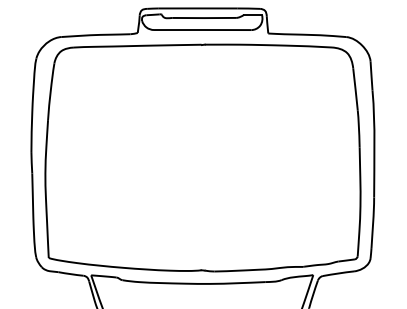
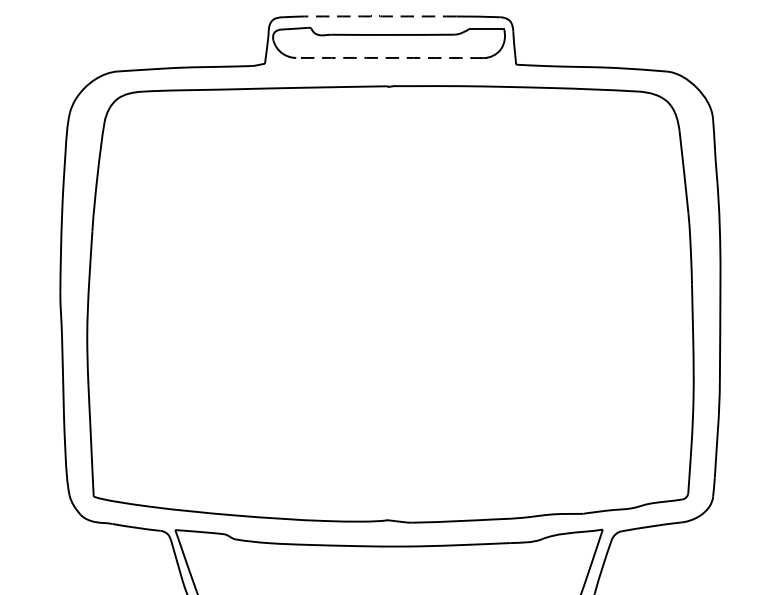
arc: (197, 8) -> (379, 16), solid -> dashed
arc: (202, 30) -> (389, 58), solid -> dashed

